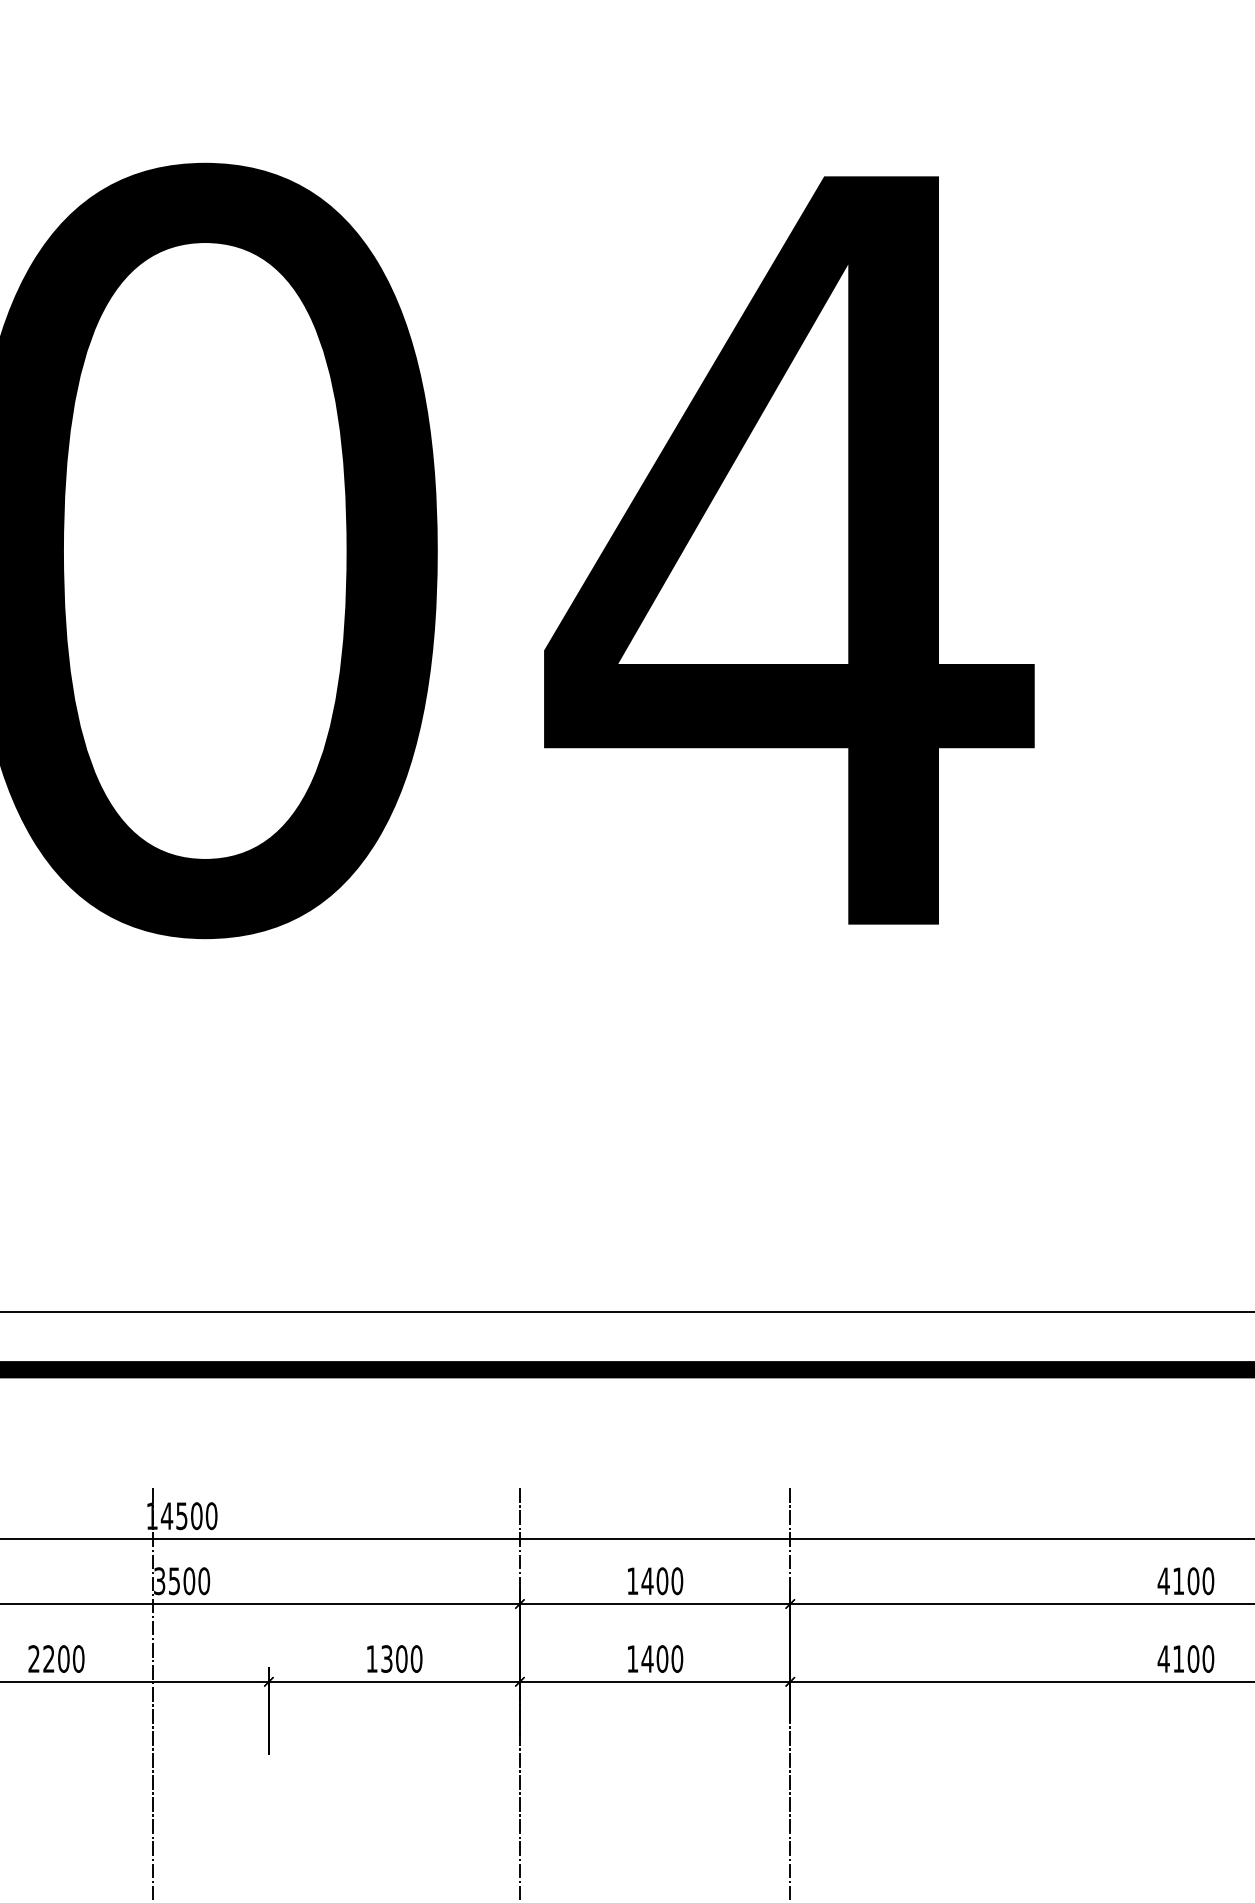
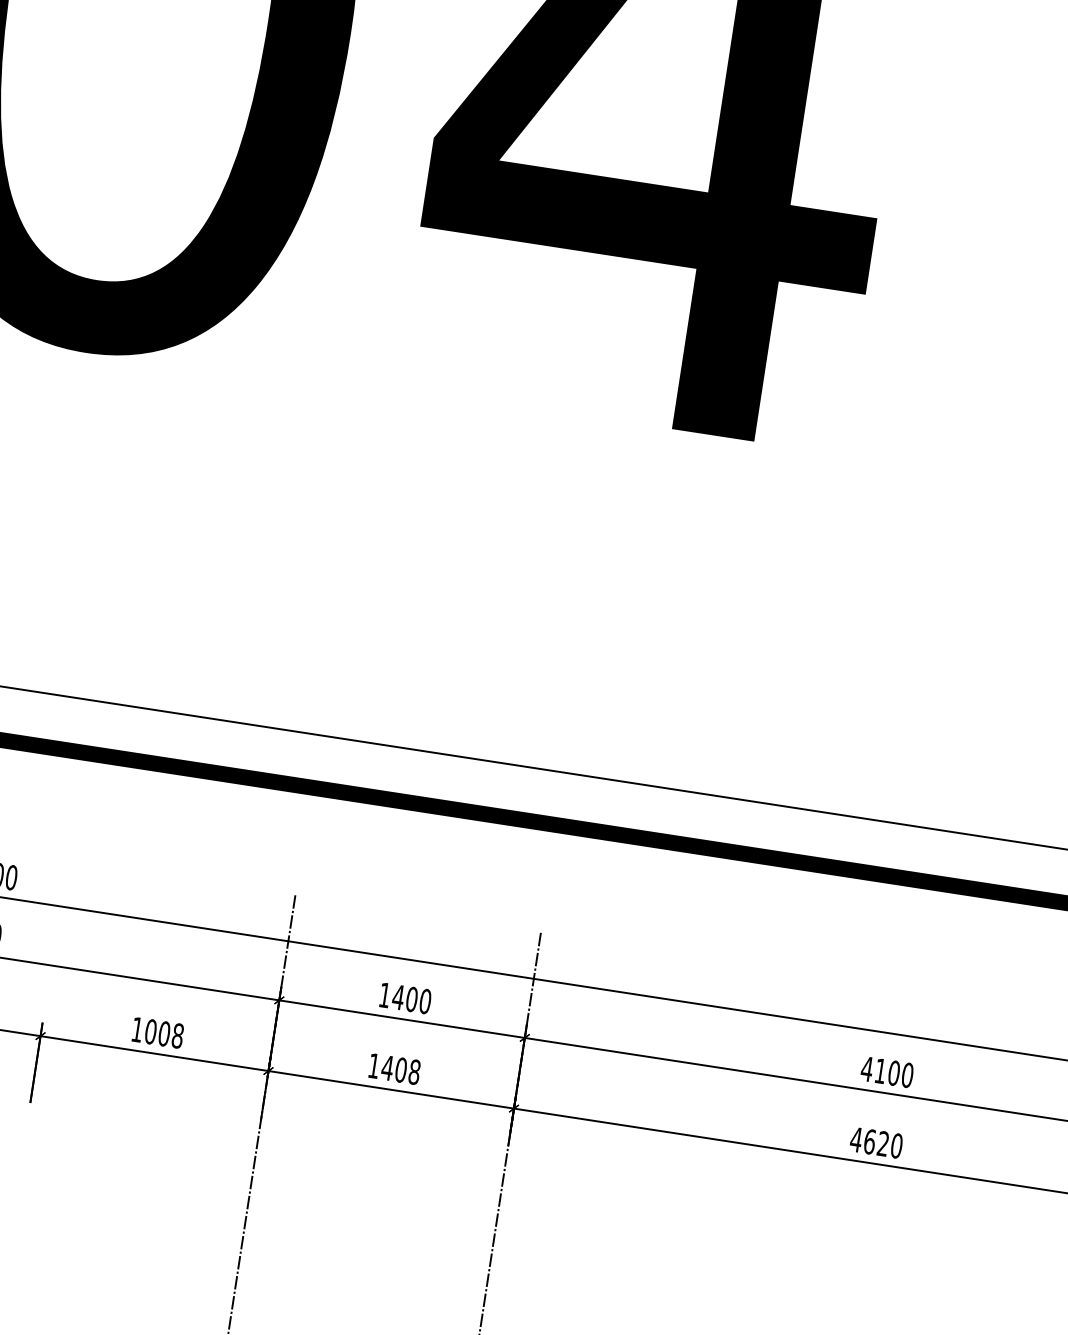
text: (401, 1658) -> (164, 1033), 1300 -> 1008
text: (677, 1658) -> (414, 1071), 1400 -> 1408
text: (1186, 1658) -> (877, 1142), 4100 -> 4620

